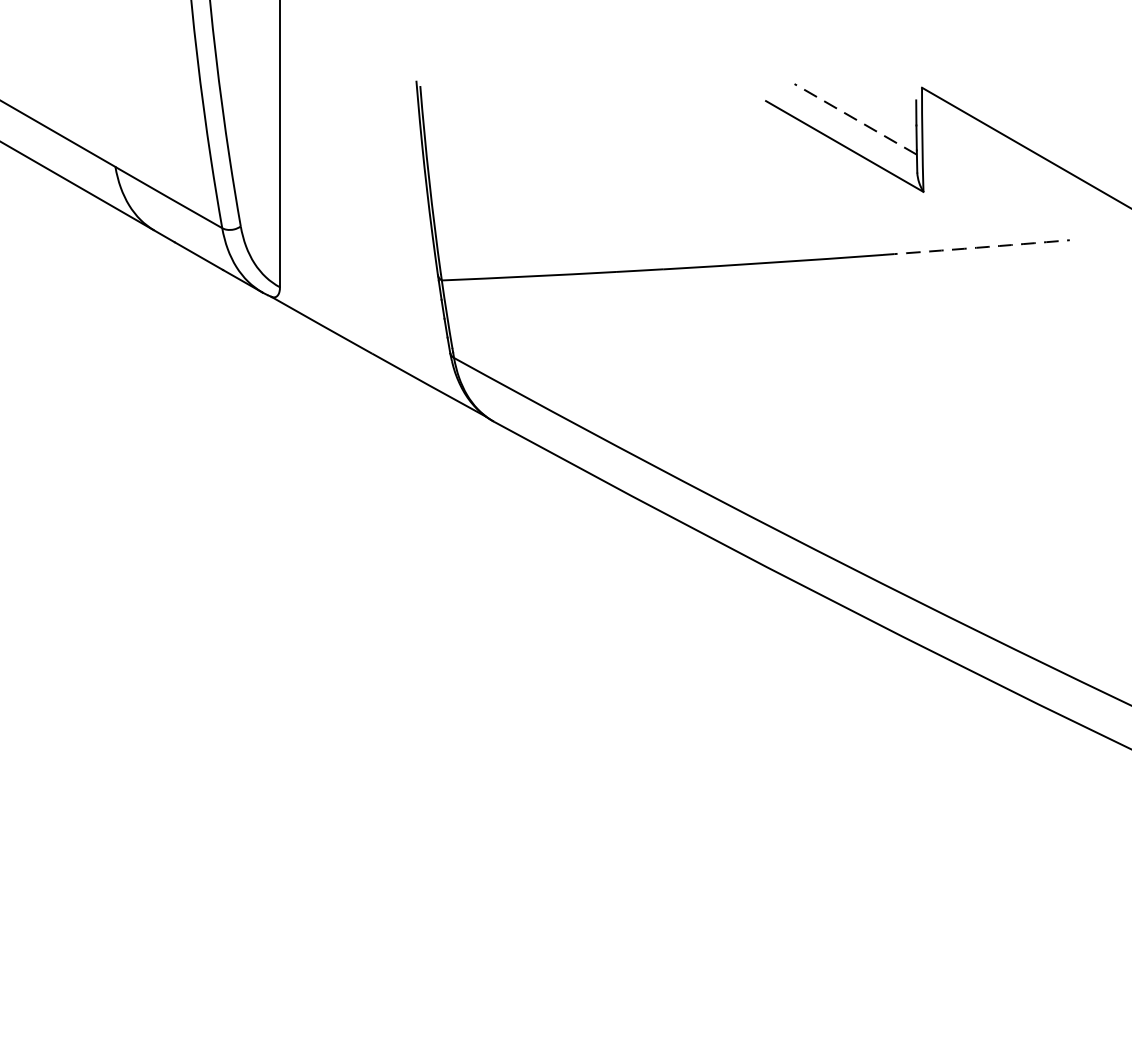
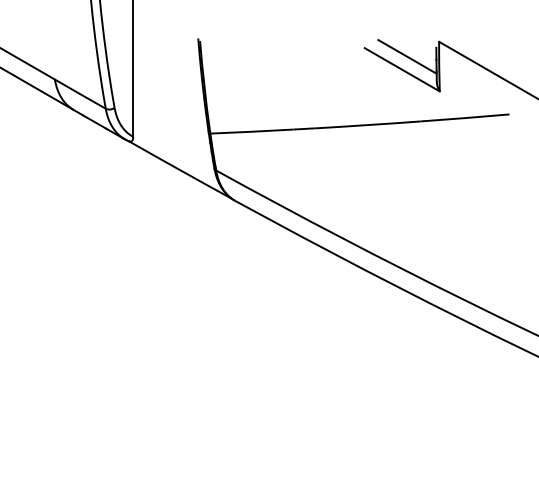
line: (855, 118) -> (407, 56), dashed -> solid
arc: (975, 248) -> (464, 118), dashed -> solid

